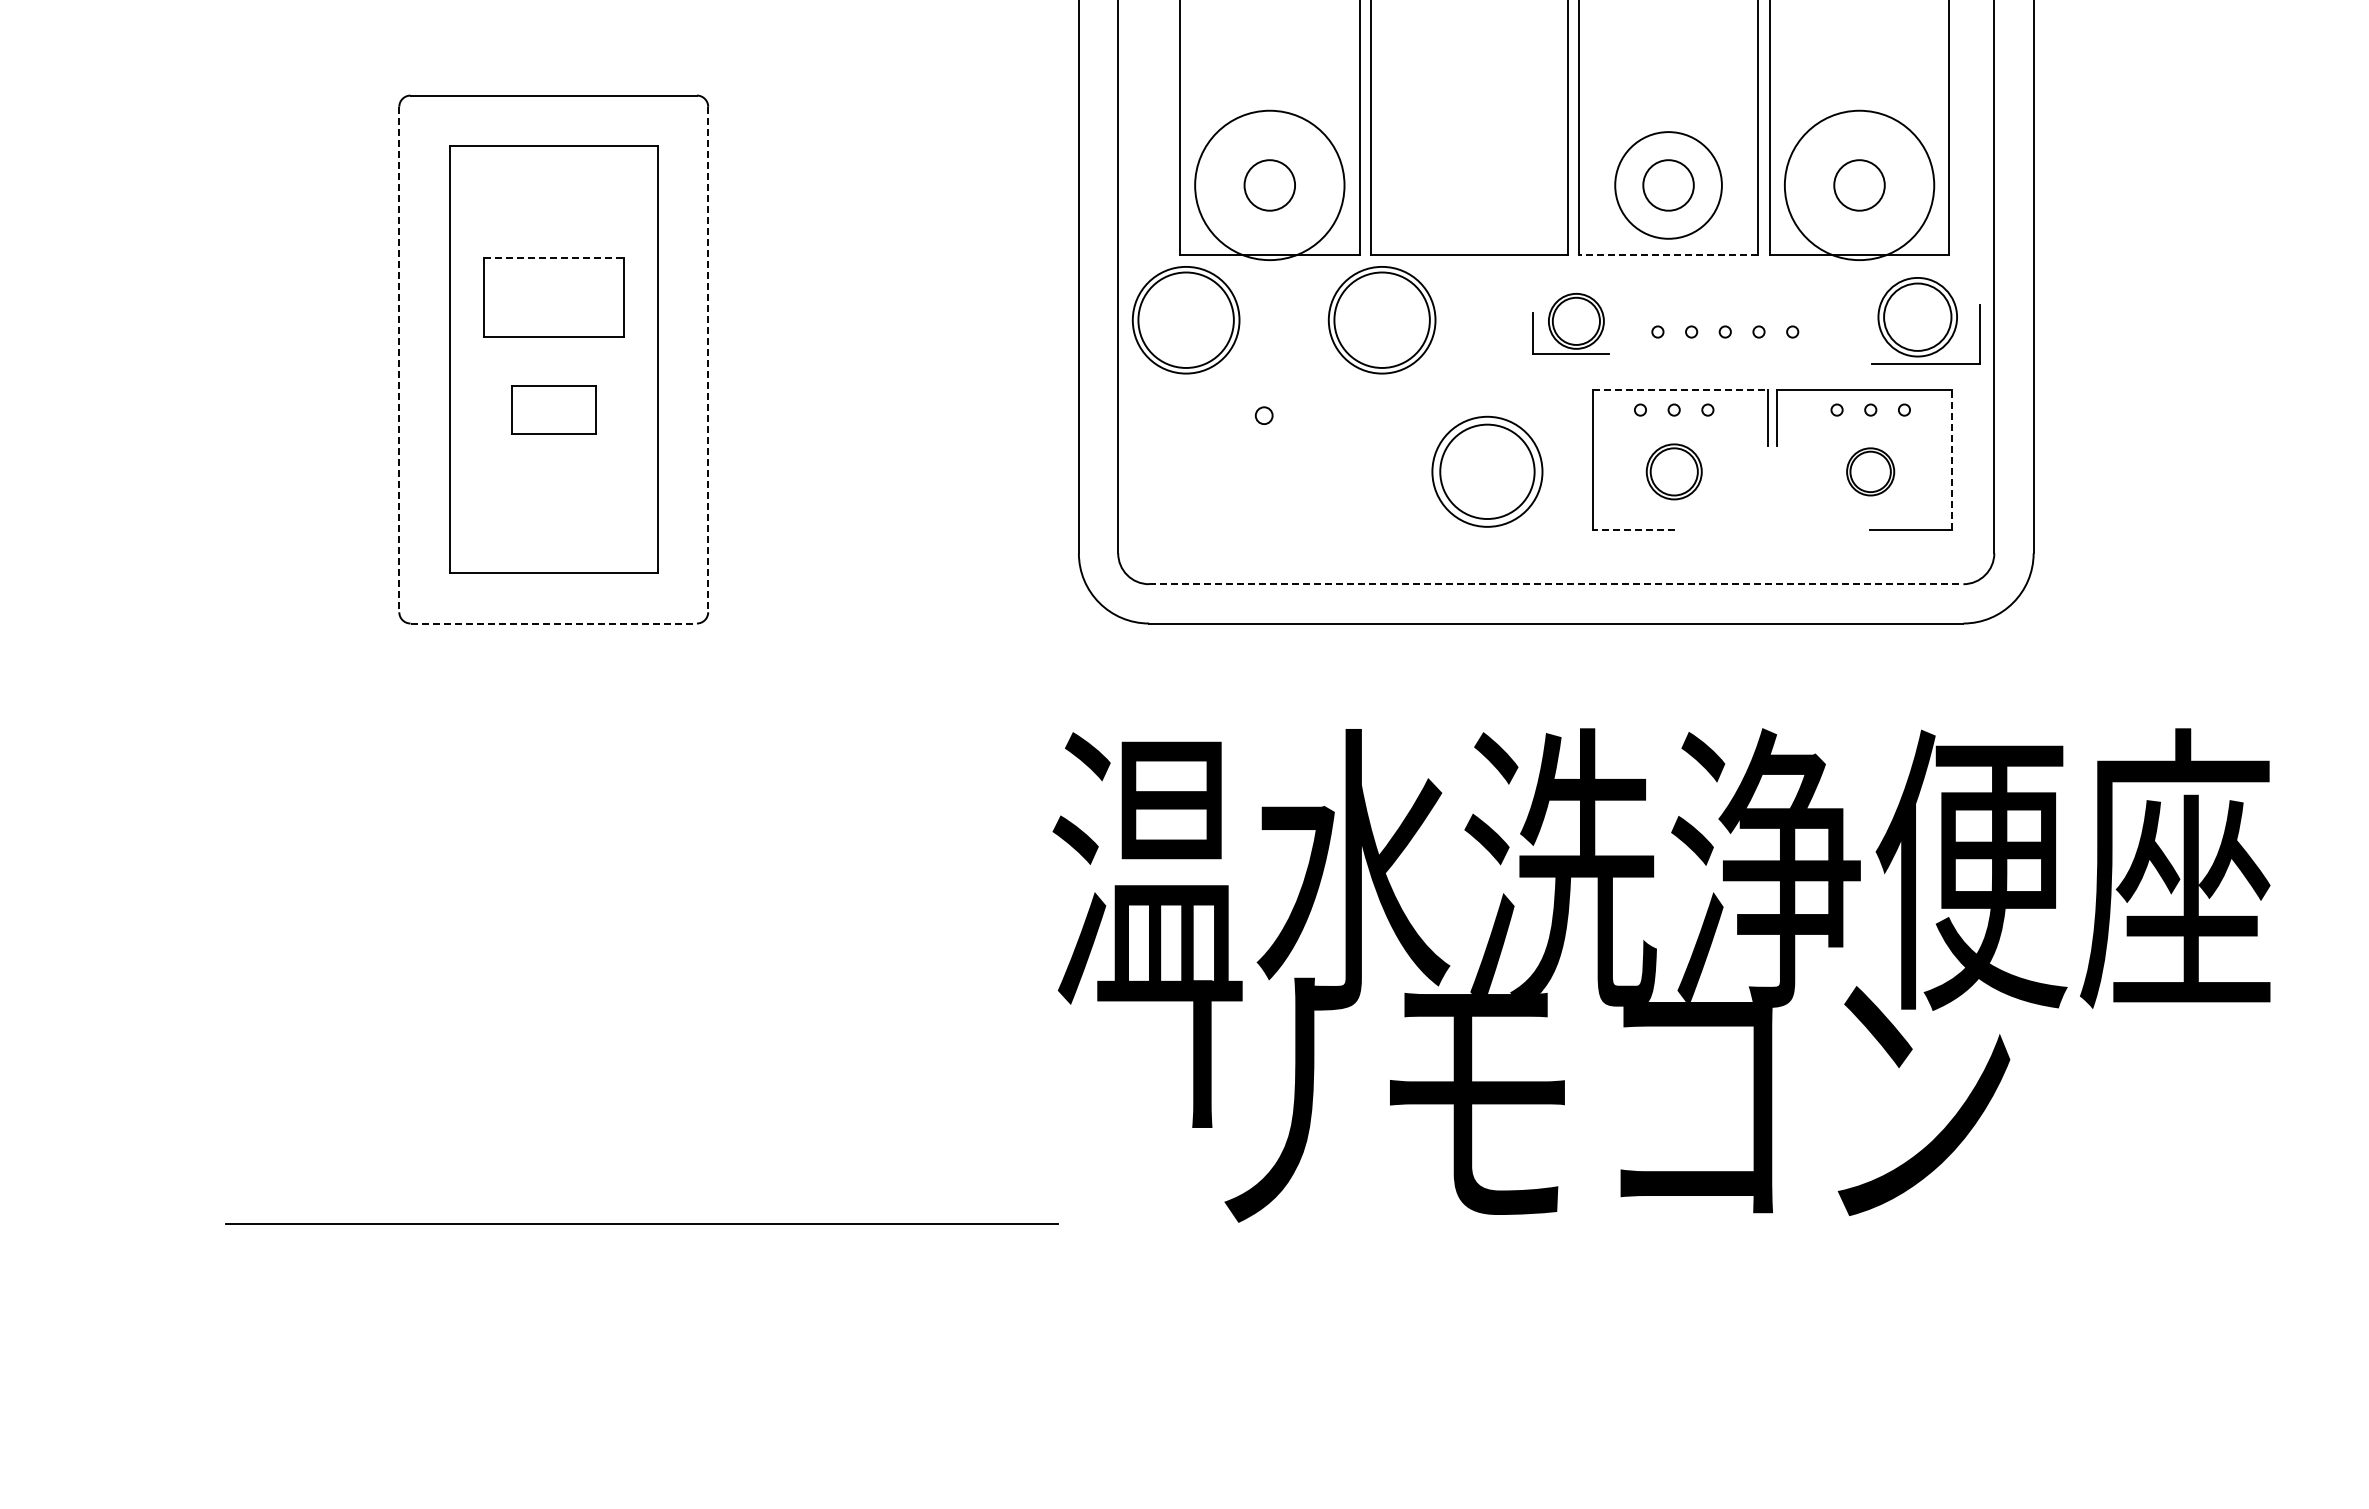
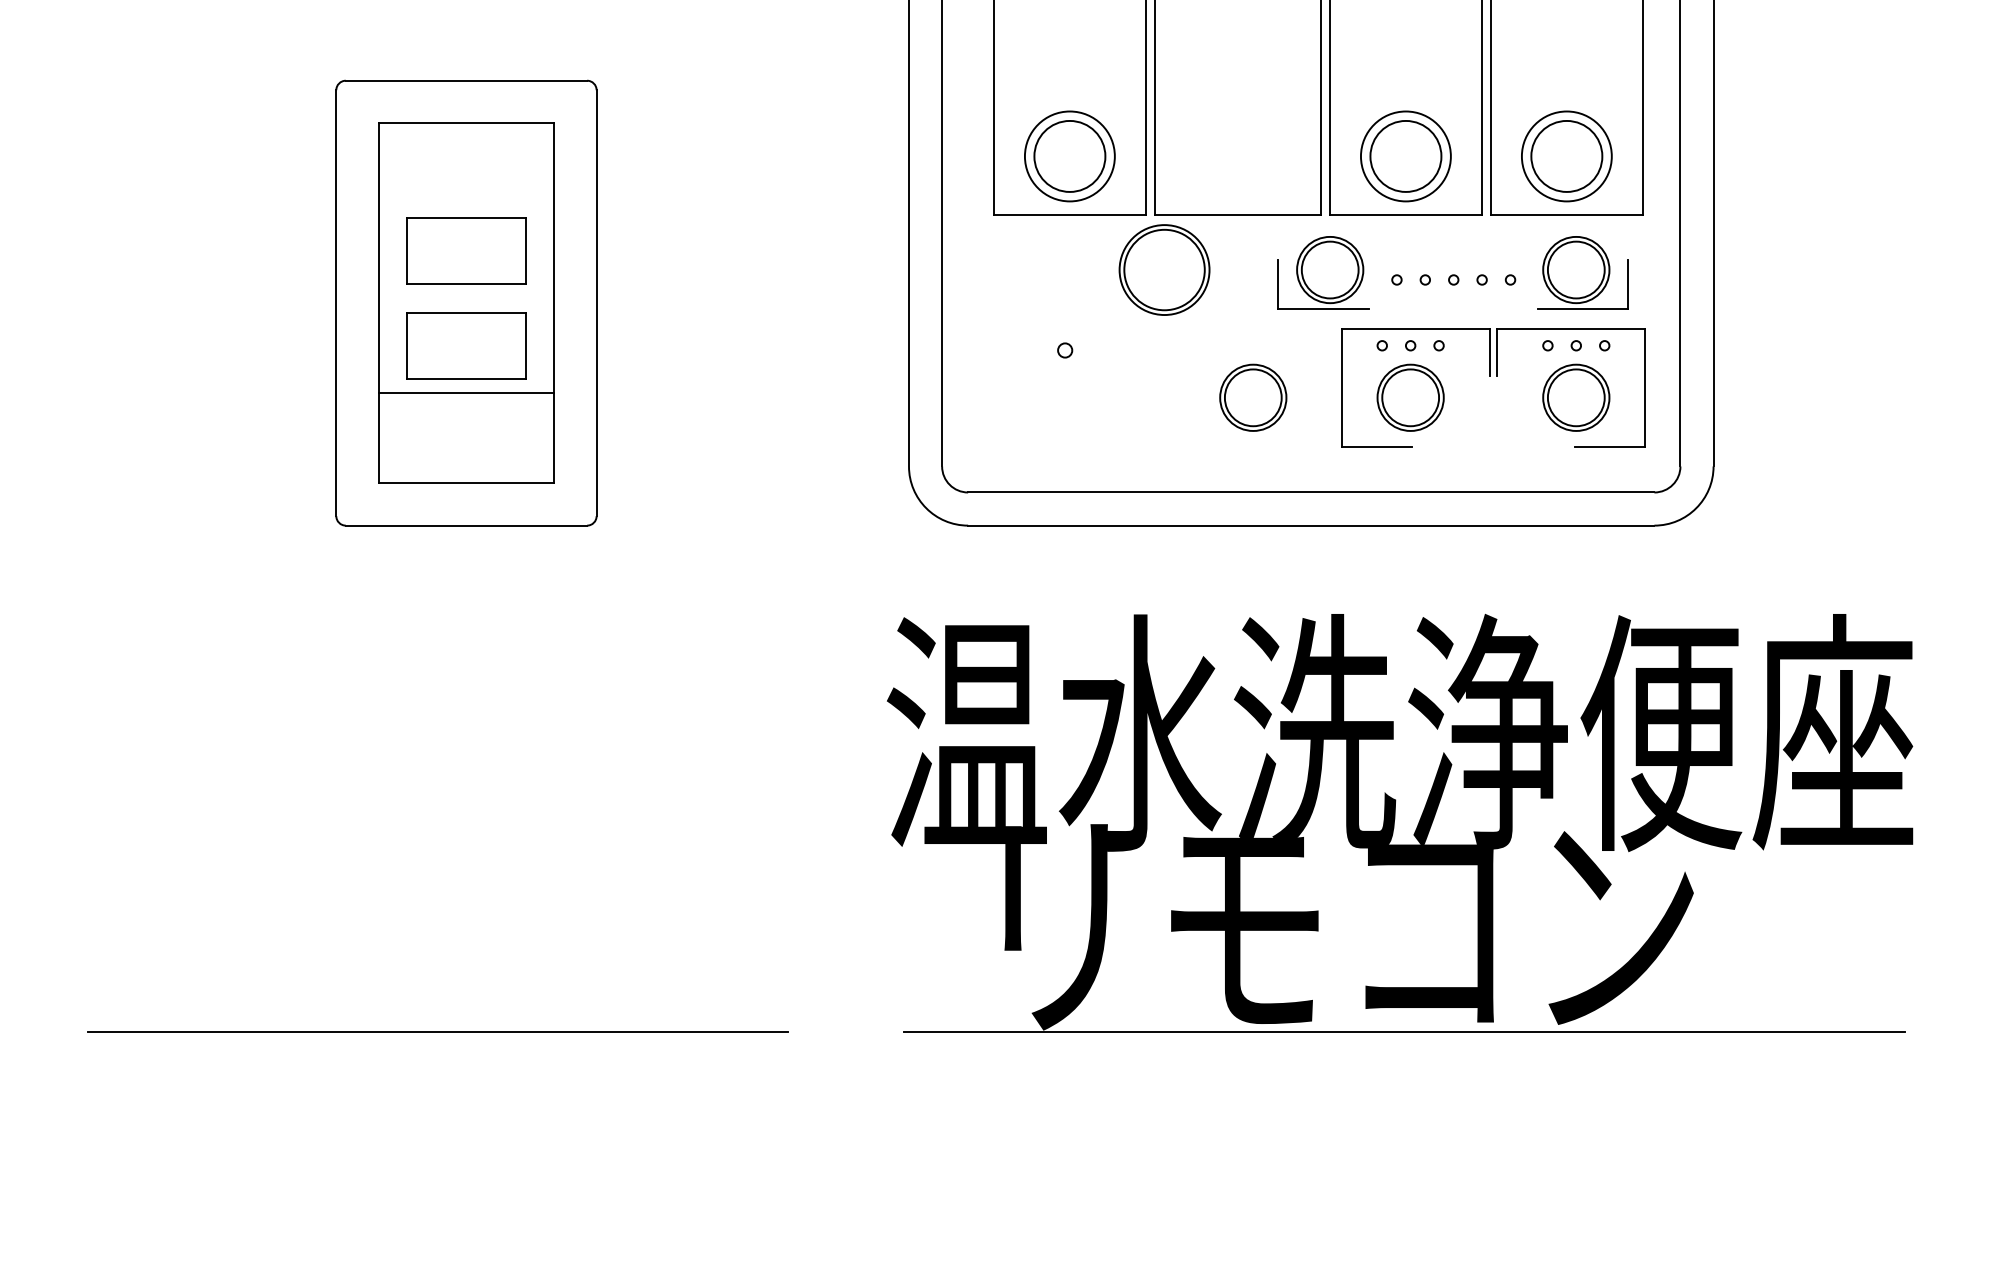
circle: (1269, 185) -> (1069, 156), size x0.71
circle: (1269, 185) -> (1069, 156), size x1.67
circle: (1668, 185) -> (1405, 156), size x1.67
circle: (1859, 185) -> (1566, 156), size x0.71
circle: (1859, 185) -> (1566, 156), size x1.67
line: (1668, 255) -> (1405, 215), dashed -> solid
line: (554, 258) -> (467, 218), dashed -> solid
part: (1185, 320) -> (998, 270), removed
part: (1925, 320) -> (1582, 272), moved
part: (1570, 323) -> (1323, 272), size x1.43
line: (399, 359) -> (336, 303), dashed -> solid
line: (708, 359) -> (596, 303), dashed -> solid
line: (1680, 389) -> (1415, 328), dashed -> solid
part: (553, 409) -> (466, 345), size x1.67
line: (1952, 459) -> (1645, 387), dashed -> solid
line: (553, 466) -> (466, 393), added
part: (1487, 471) -> (1253, 397), size x0.71
part: (1674, 471) -> (1410, 397), size x1.43
part: (1870, 471) -> (1576, 397), size x1.67
line: (1633, 529) -> (1376, 446), dashed -> solid
line: (1556, 584) -> (1311, 492), dashed -> solid
line: (554, 623) -> (467, 525), dashed -> solid
line: (641, 1223) -> (437, 1031), moved
line: (1667, 1224) -> (1405, 1032), added

